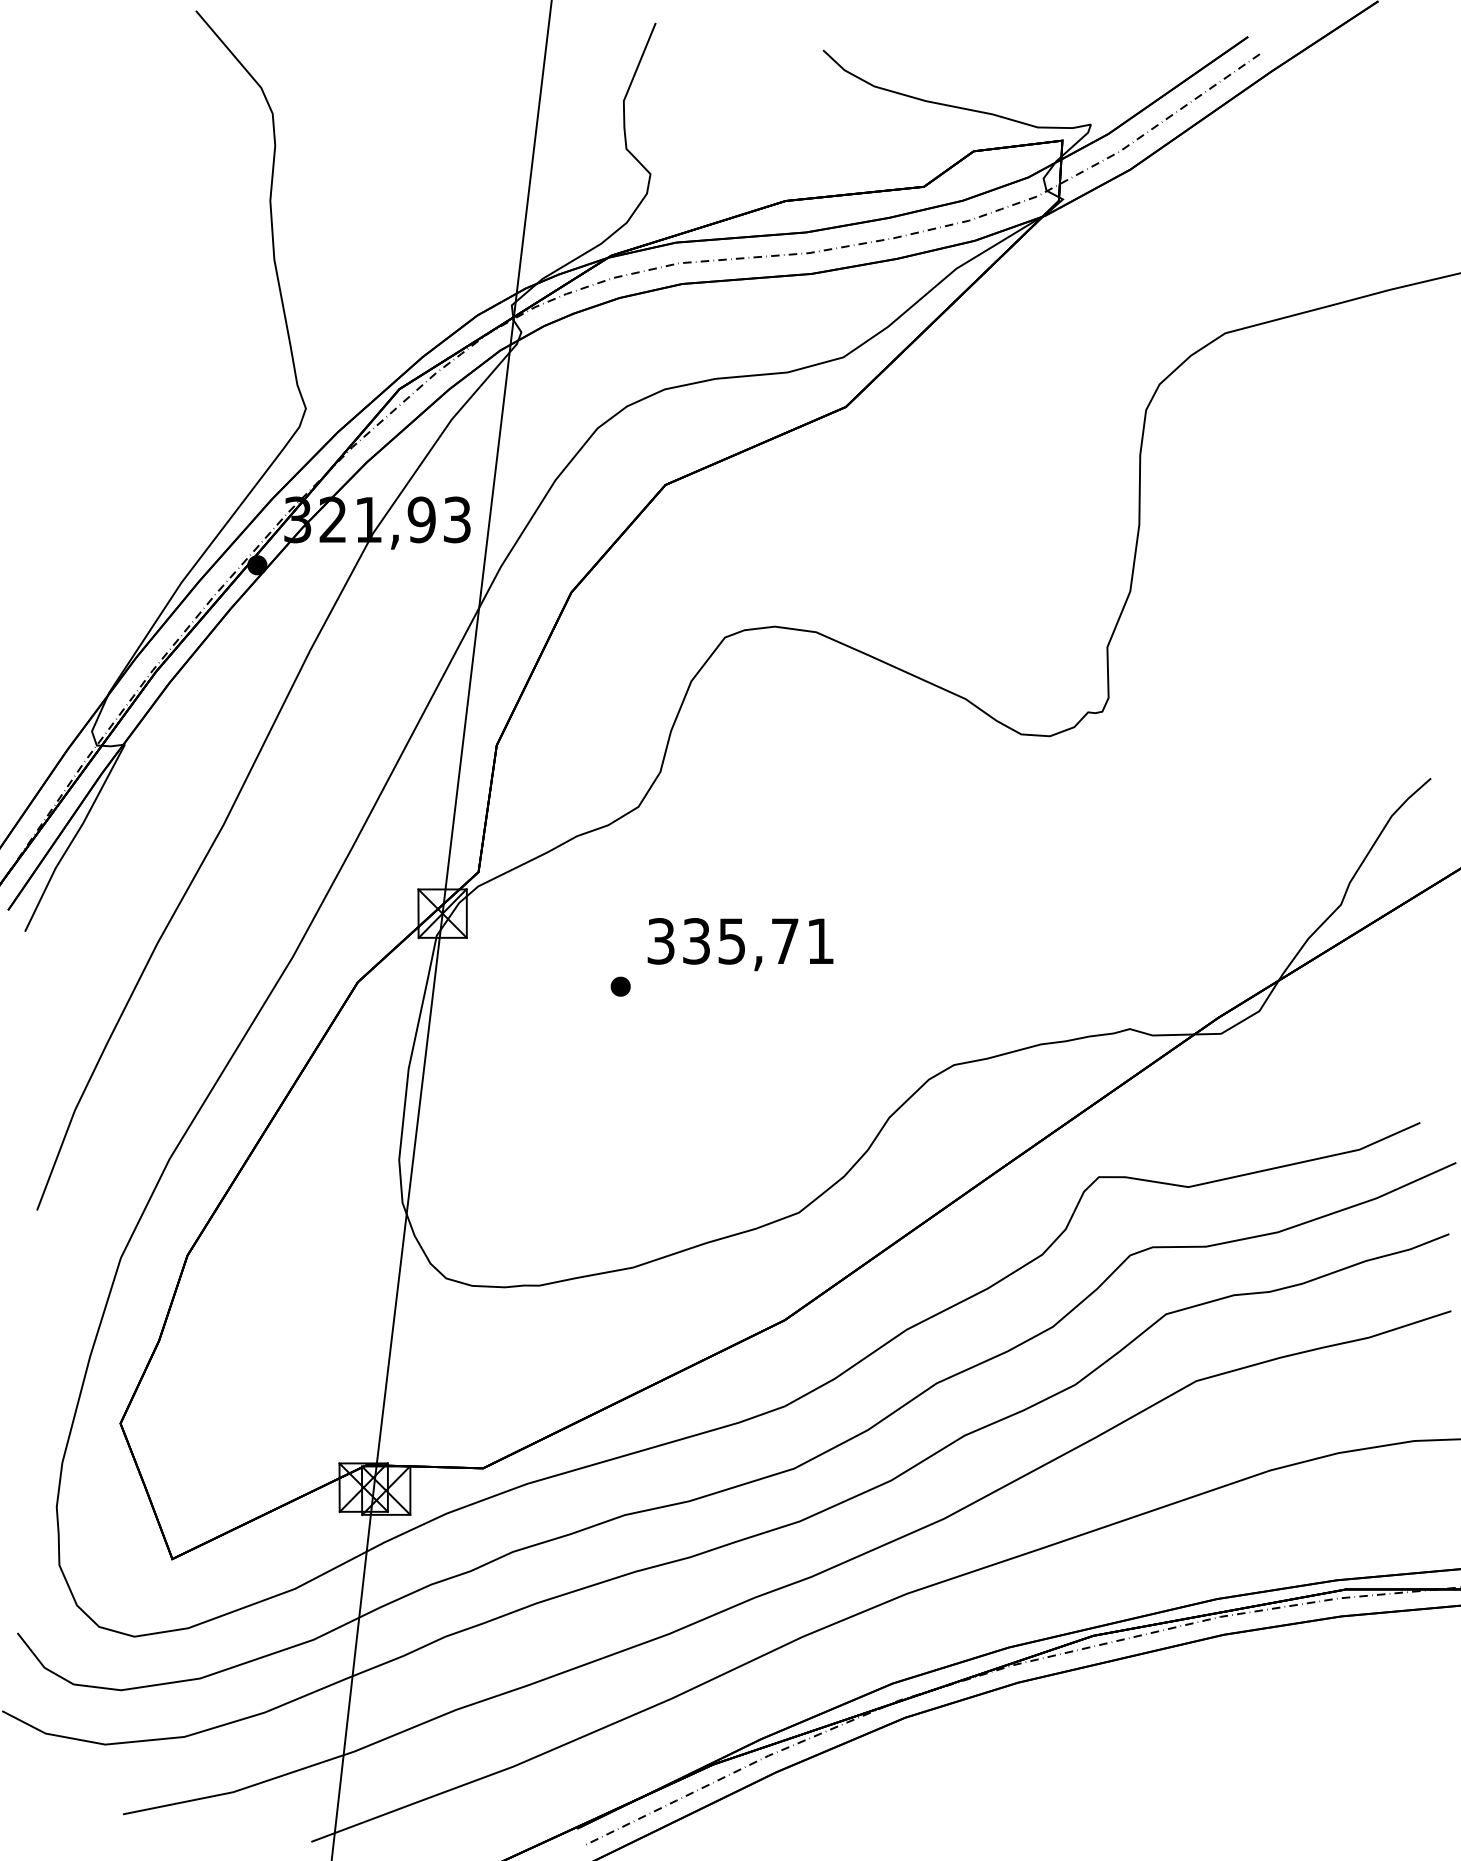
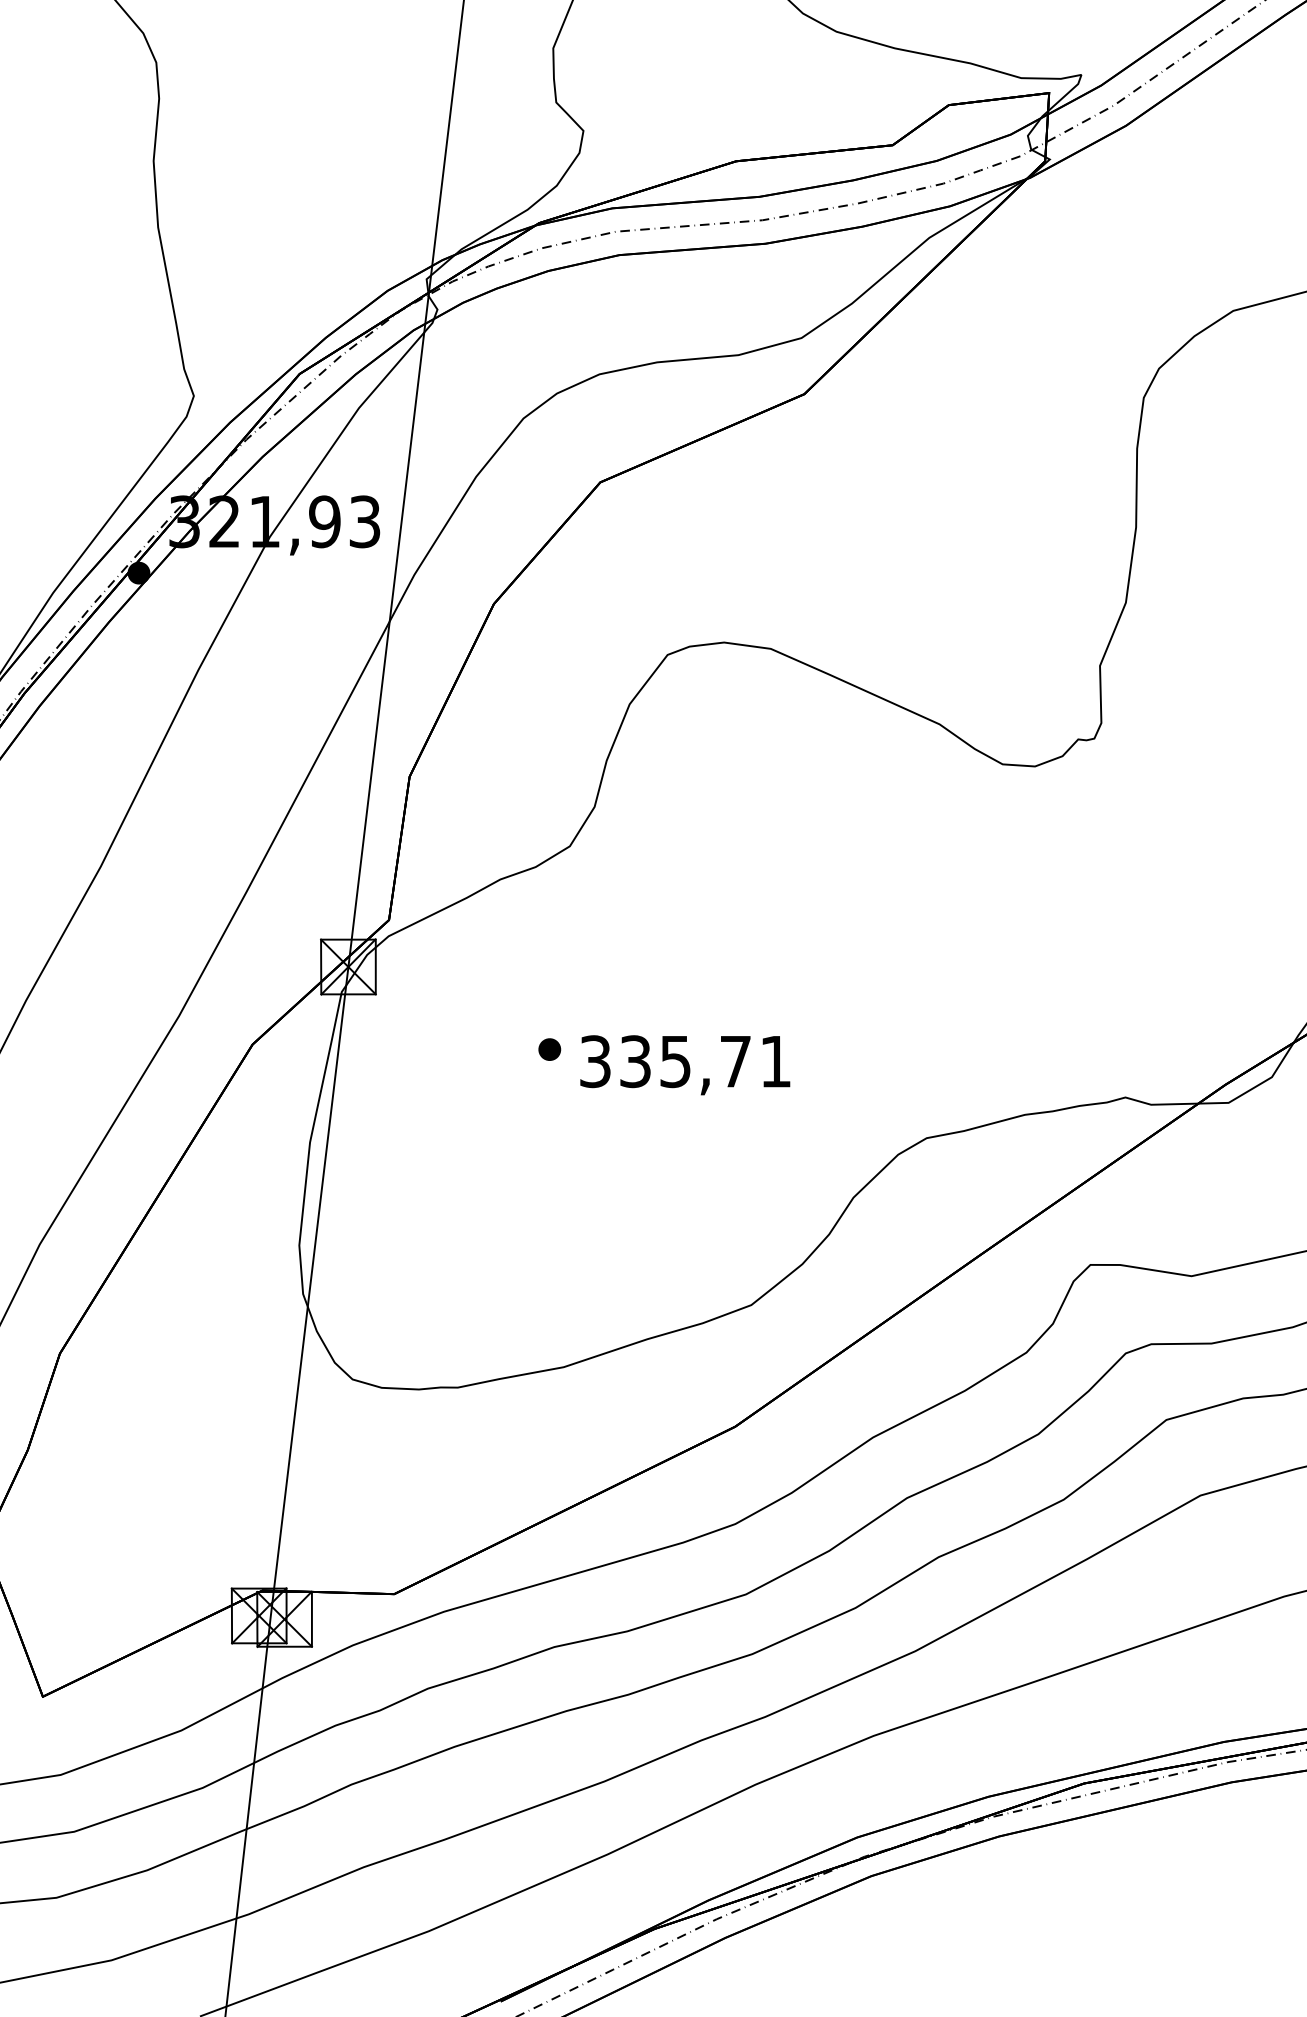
text: (740, 944) -> (685, 1065), moved

